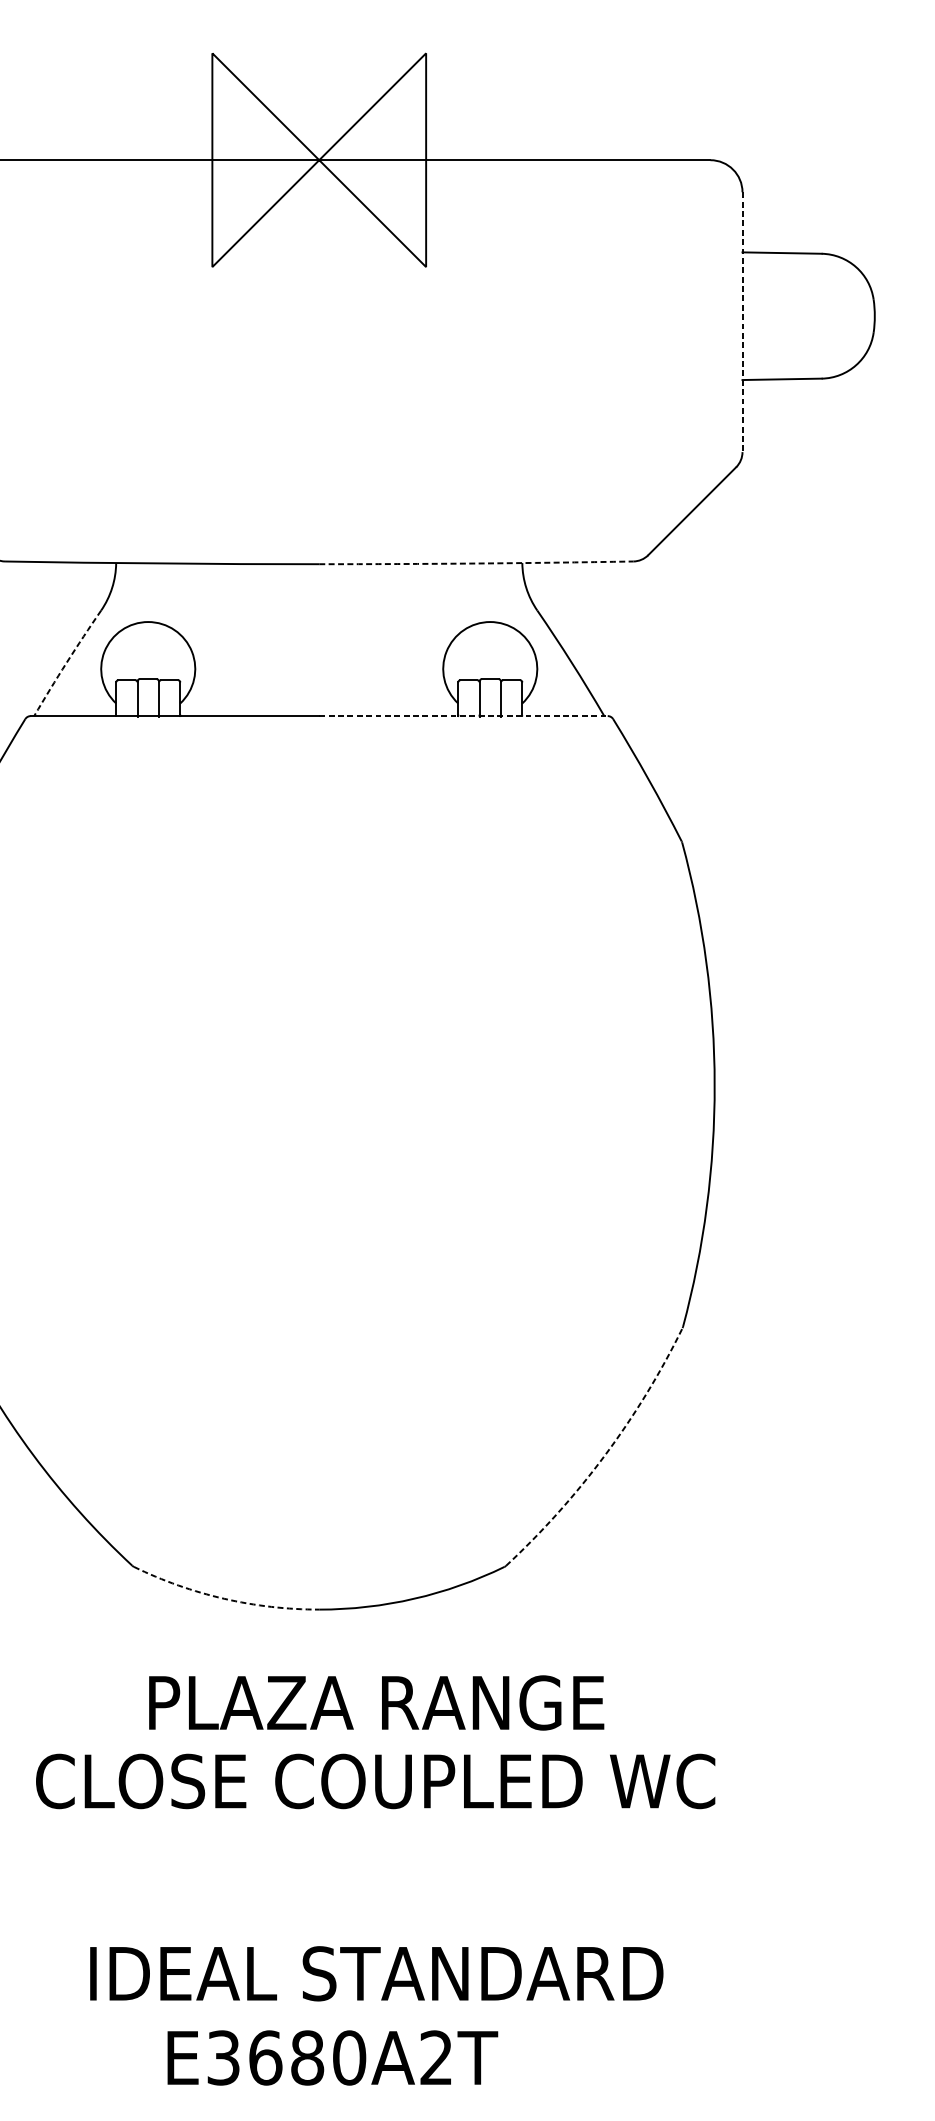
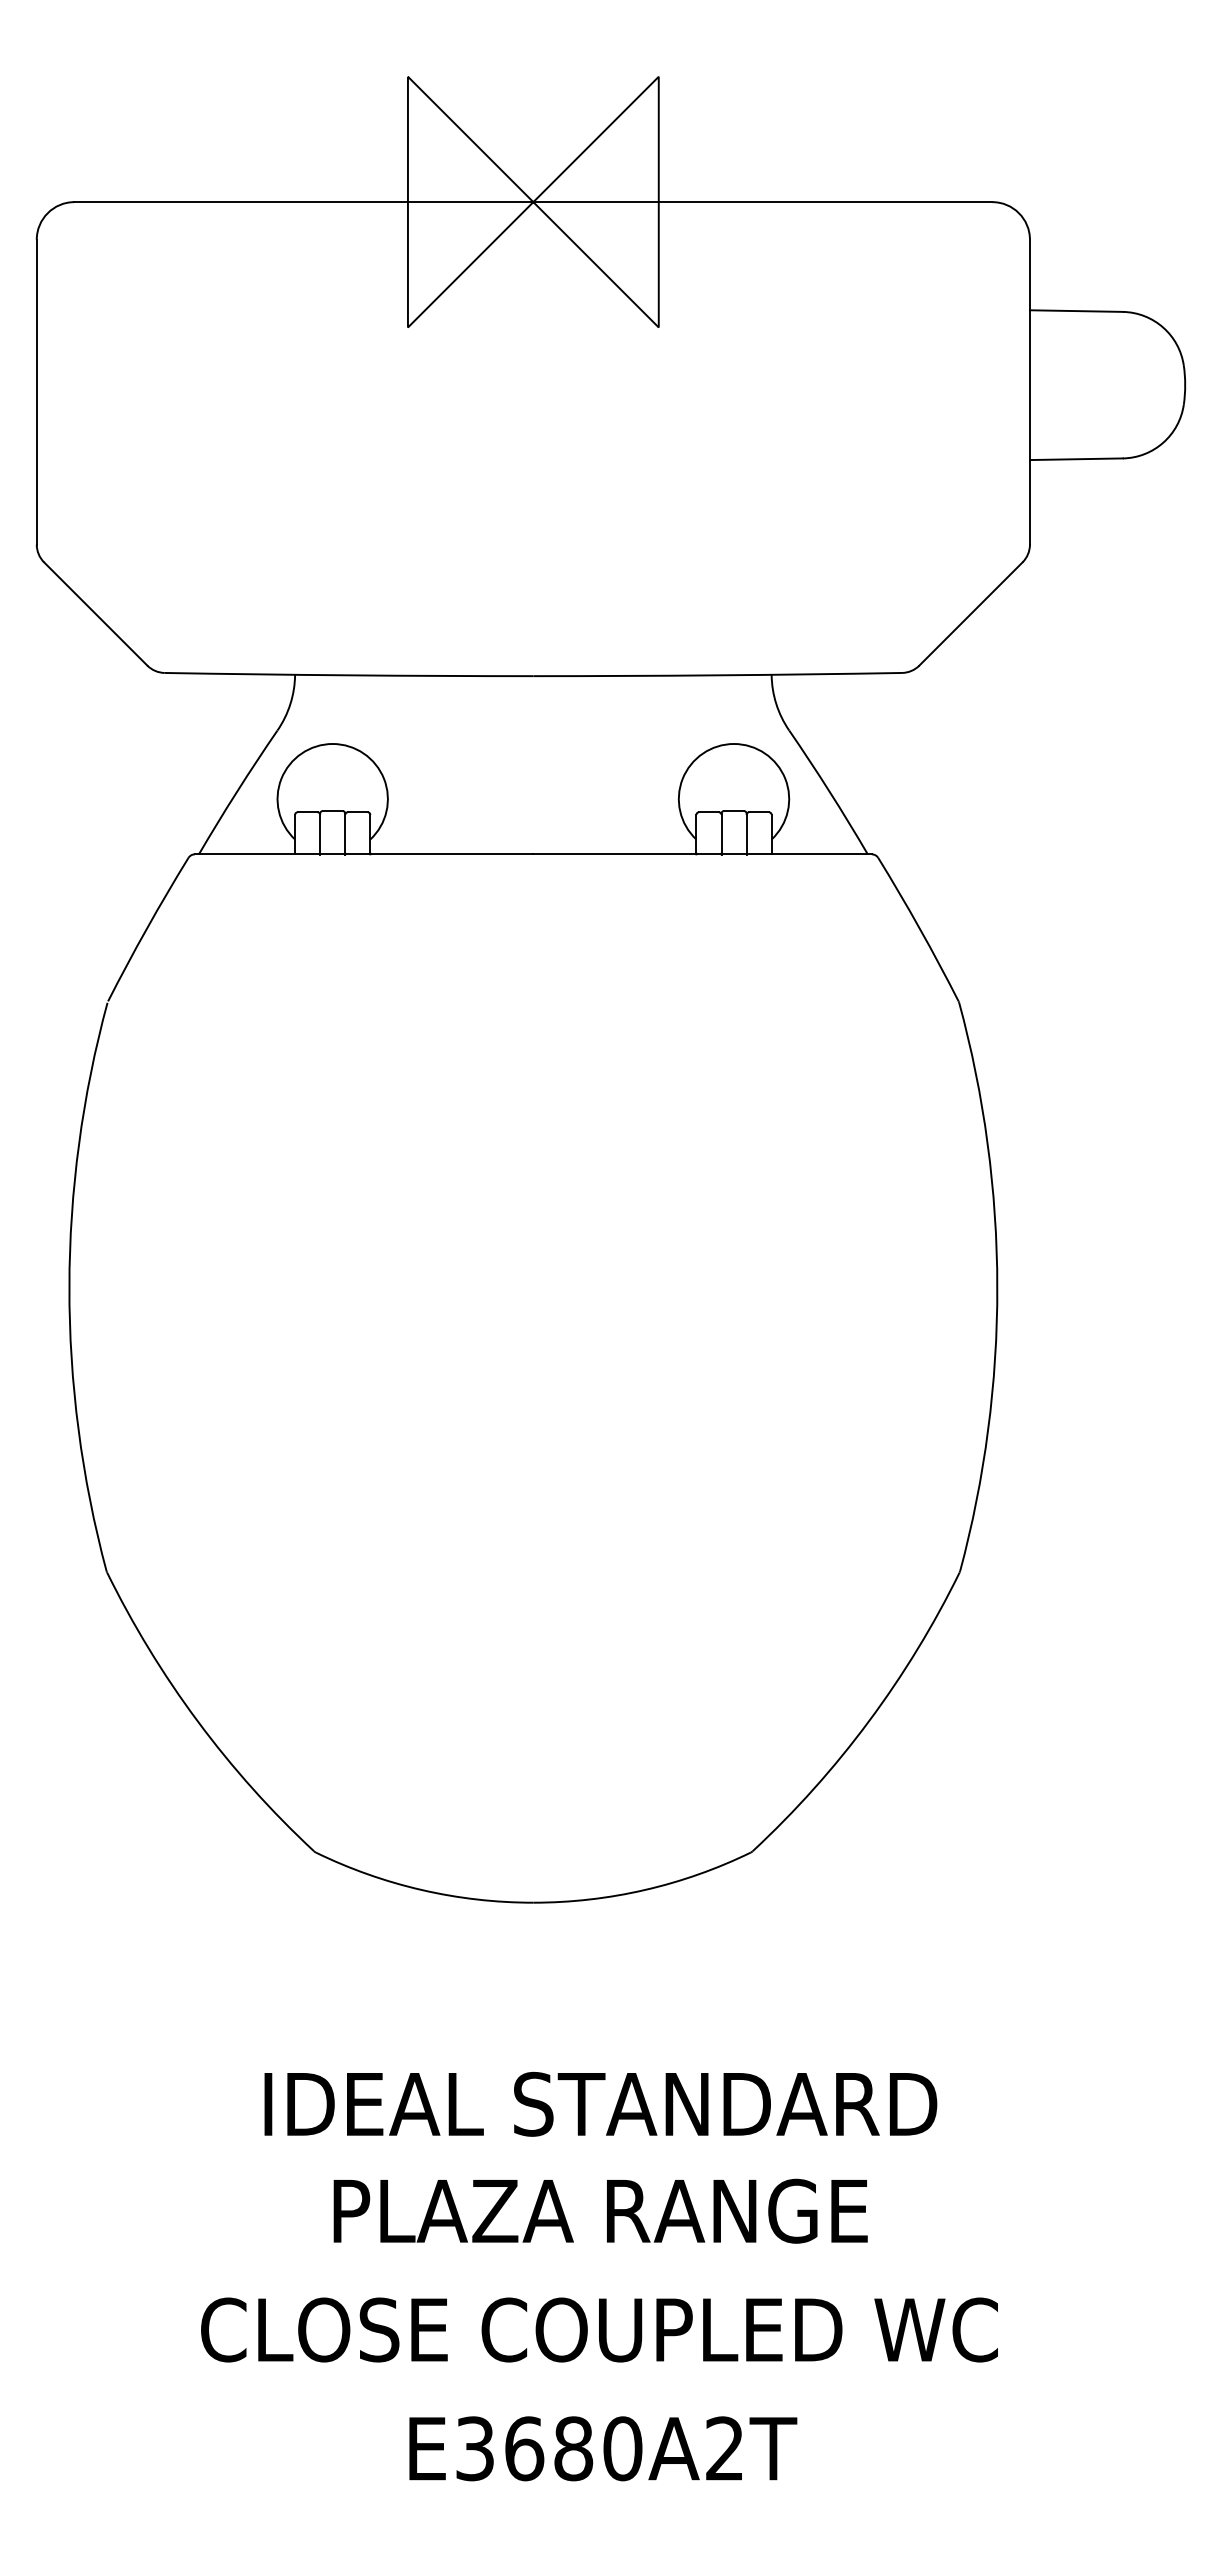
line: (742, 322) -> (1029, 392), dashed -> solid
arc: (476, 563) -> (717, 675), dashed -> solid
arc: (67, 662) -> (237, 791), dashed -> solid
line: (464, 716) -> (703, 854), dashed -> solid
arc: (604, 1455) -> (868, 1721), dashed -> solid
arc: (223, 1599) -> (421, 1890), dashed -> solid
text: (376, 1702) -> (600, 2210), moved
text: (375, 1780) -> (599, 2103), CLOSE COUPLED WC -> IDEAL STANDARD
text: (375, 1973) -> (599, 2329), IDEAL STANDARD -> CLOSE COUPLED WC
text: (333, 2057) -> (603, 2448), moved

